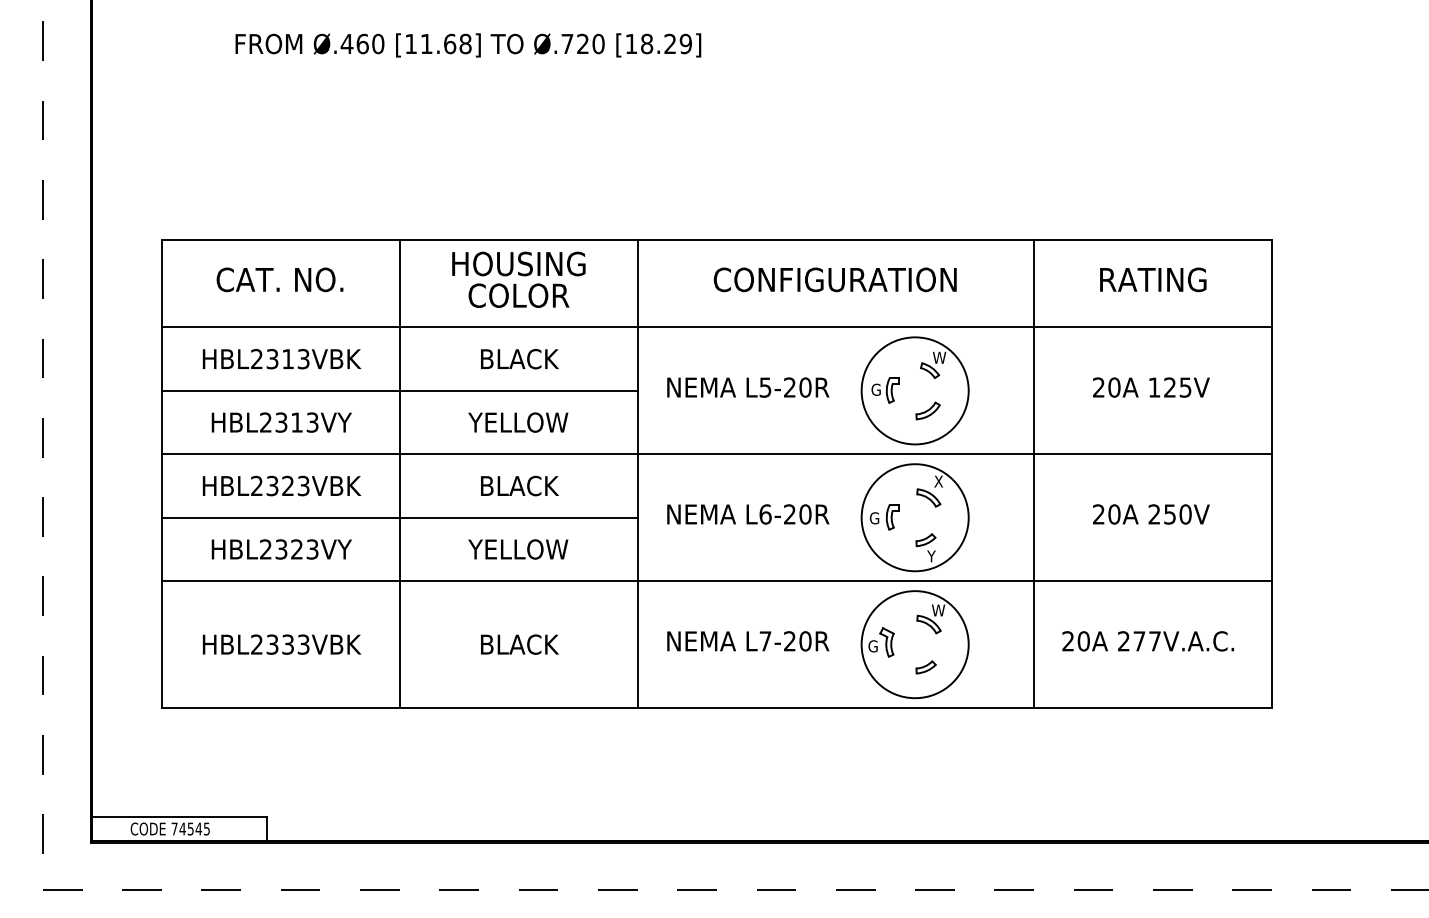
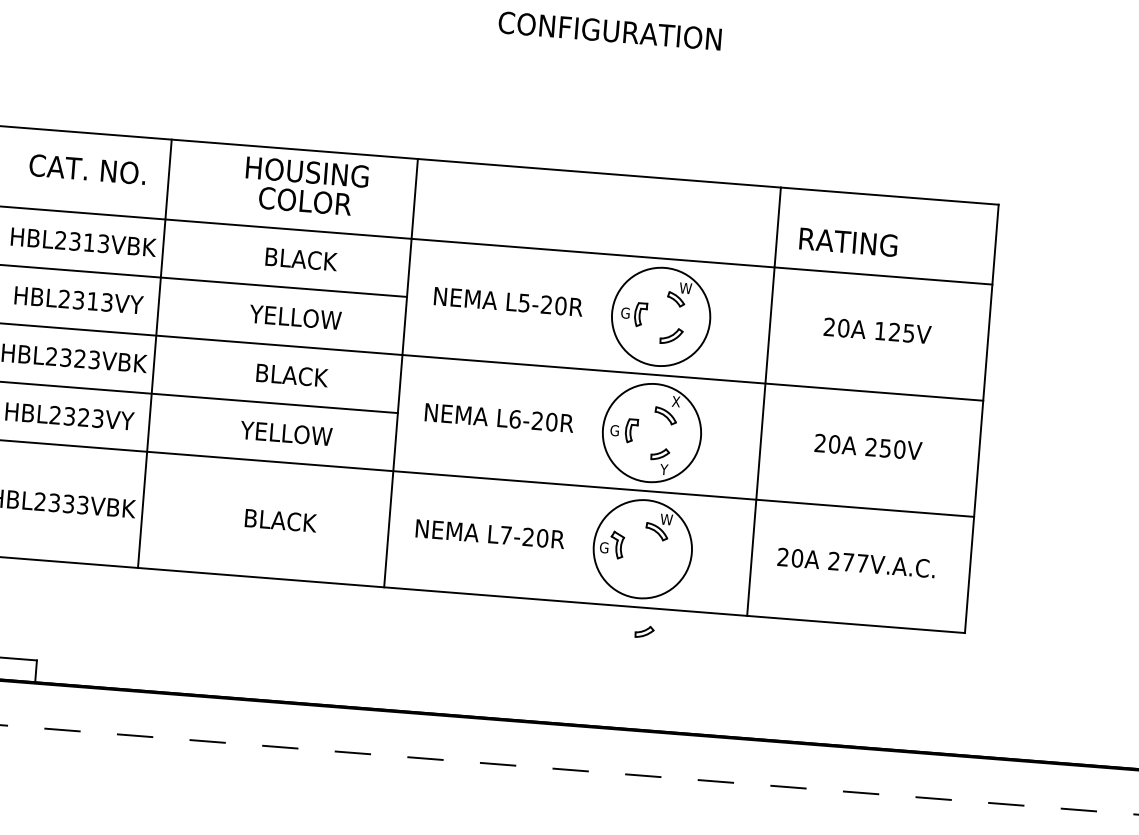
text: (834, 279) -> (609, 30), moved
text: (1153, 279) -> (848, 241), moved
line: (399, 474) -> (154, 354), moved
part: (925, 667) -> (643, 632), moved

